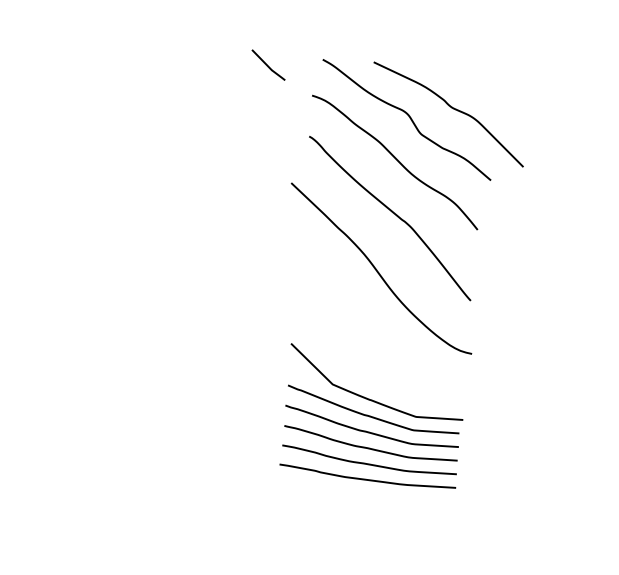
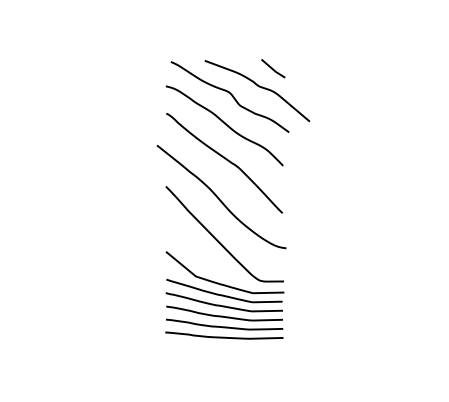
curve: (268, 64) -> (273, 68), moved
curve: (371, 333) -> (218, 240), added

